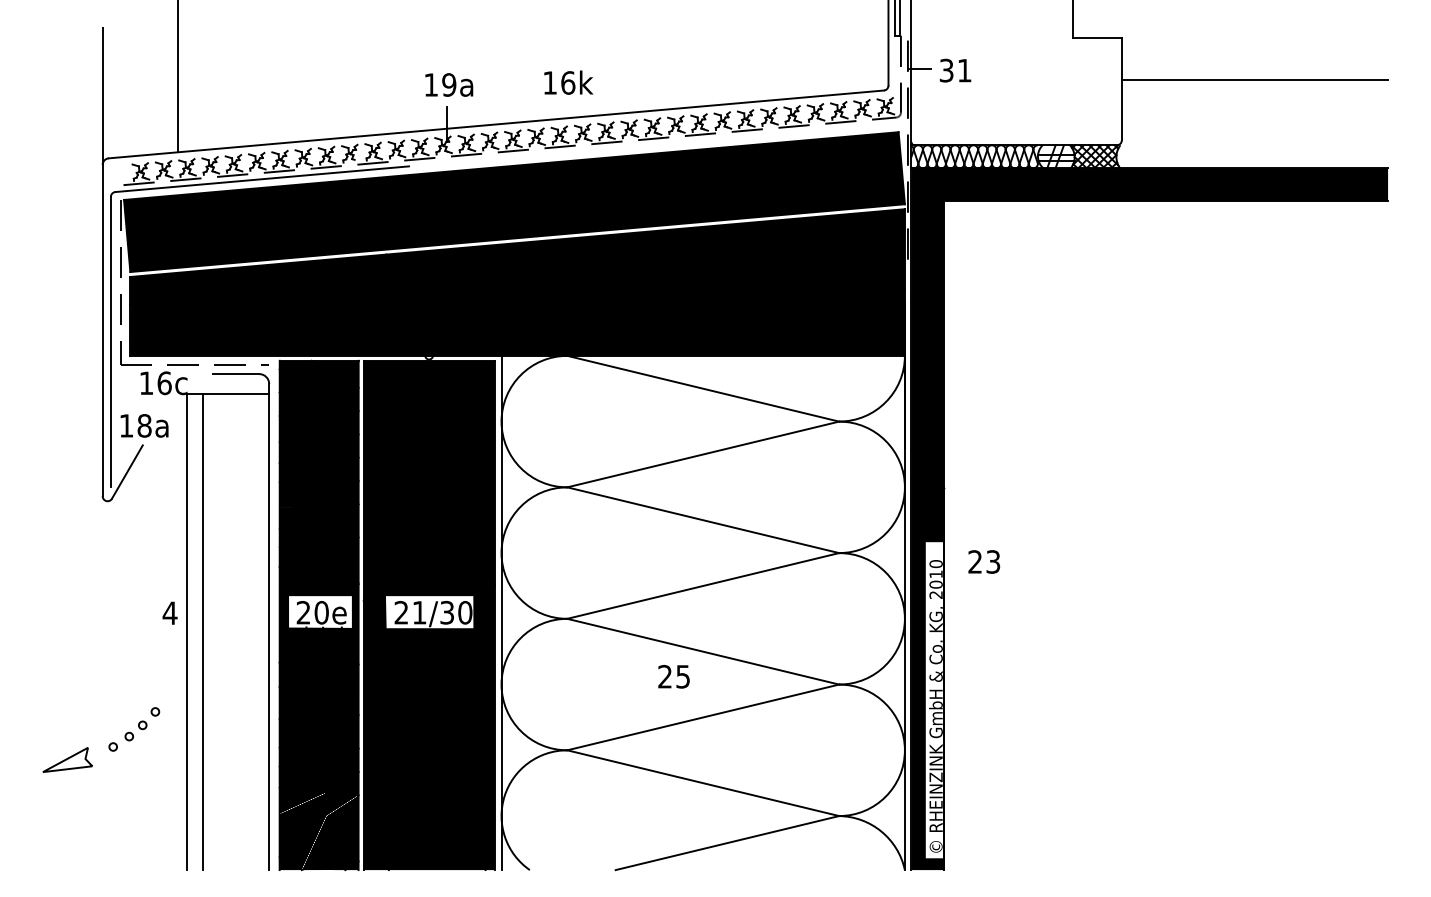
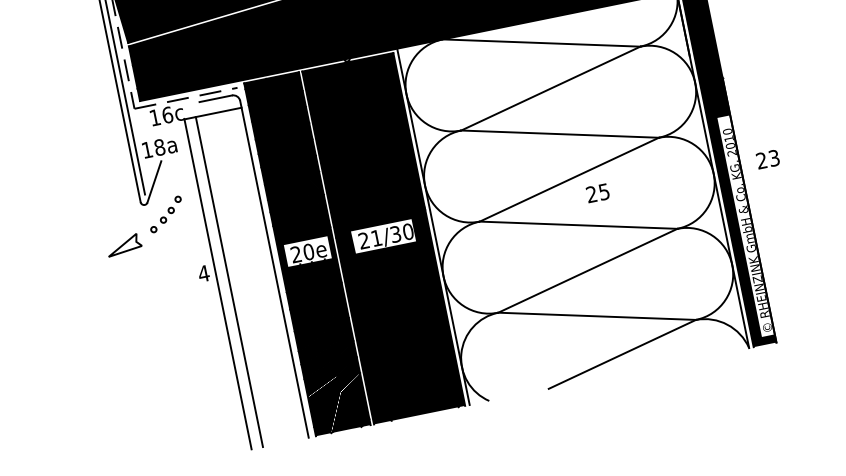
text: (984, 561) -> (768, 159), moved
text: (673, 676) -> (597, 193), moved
part: (108, 745) -> (150, 229), moved

